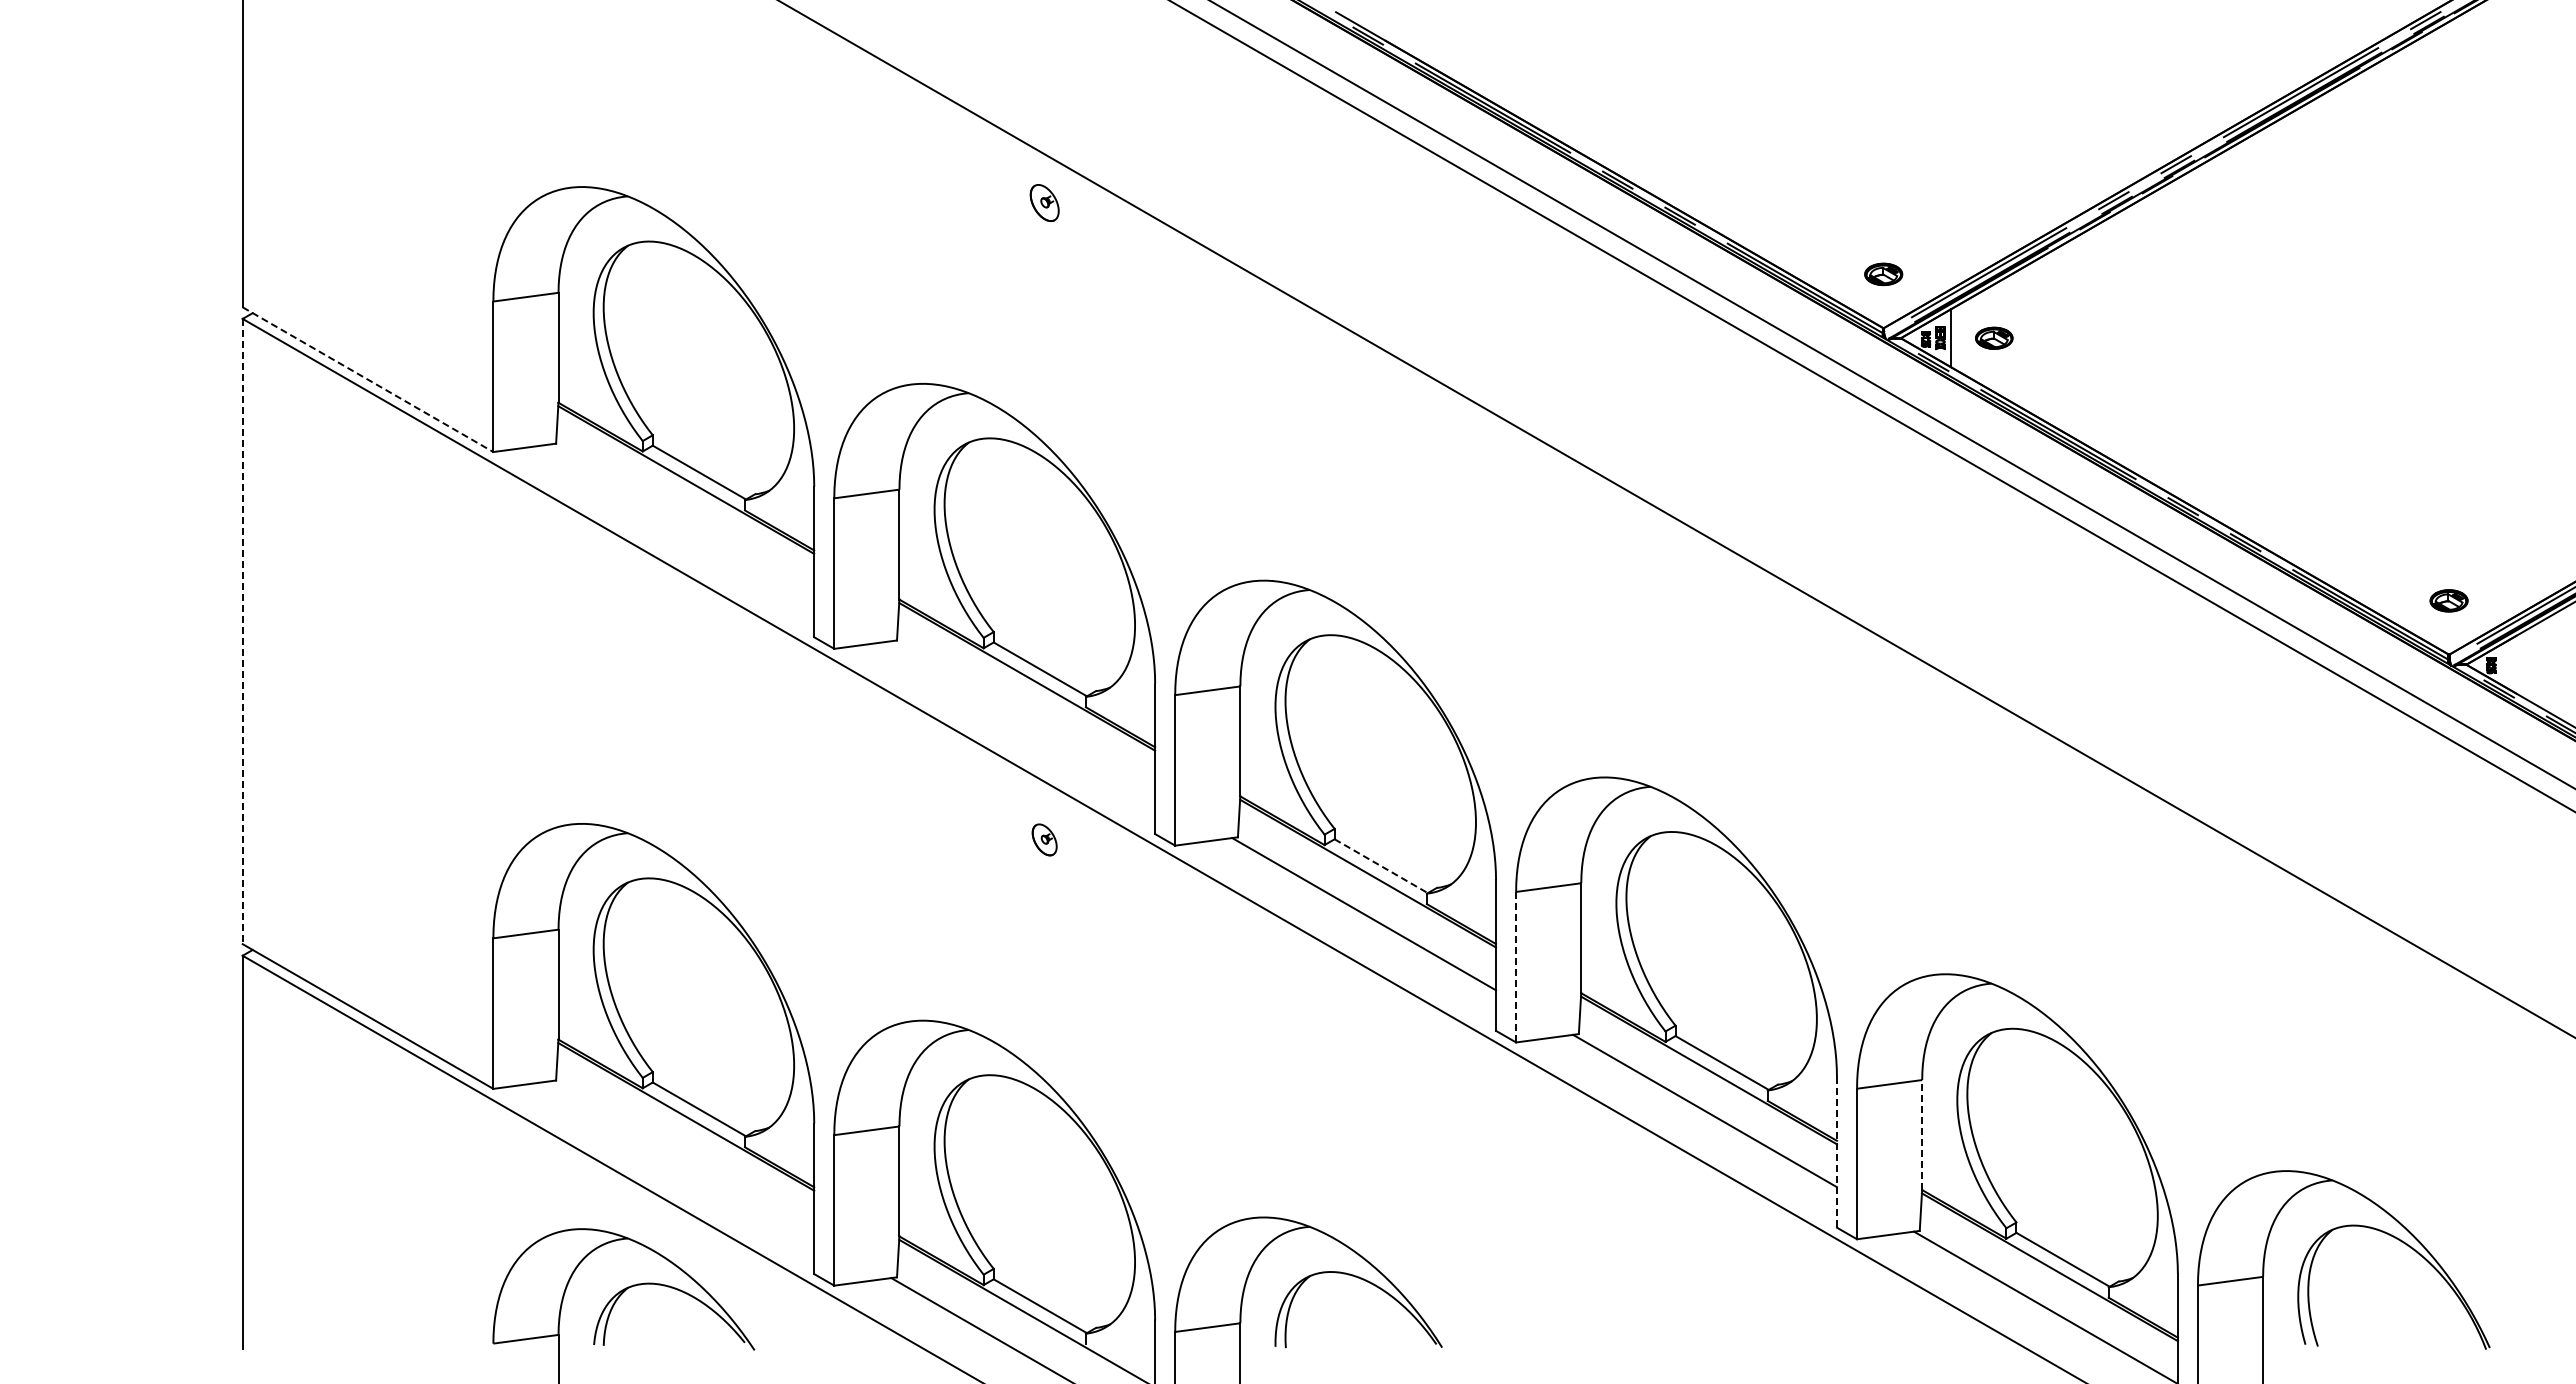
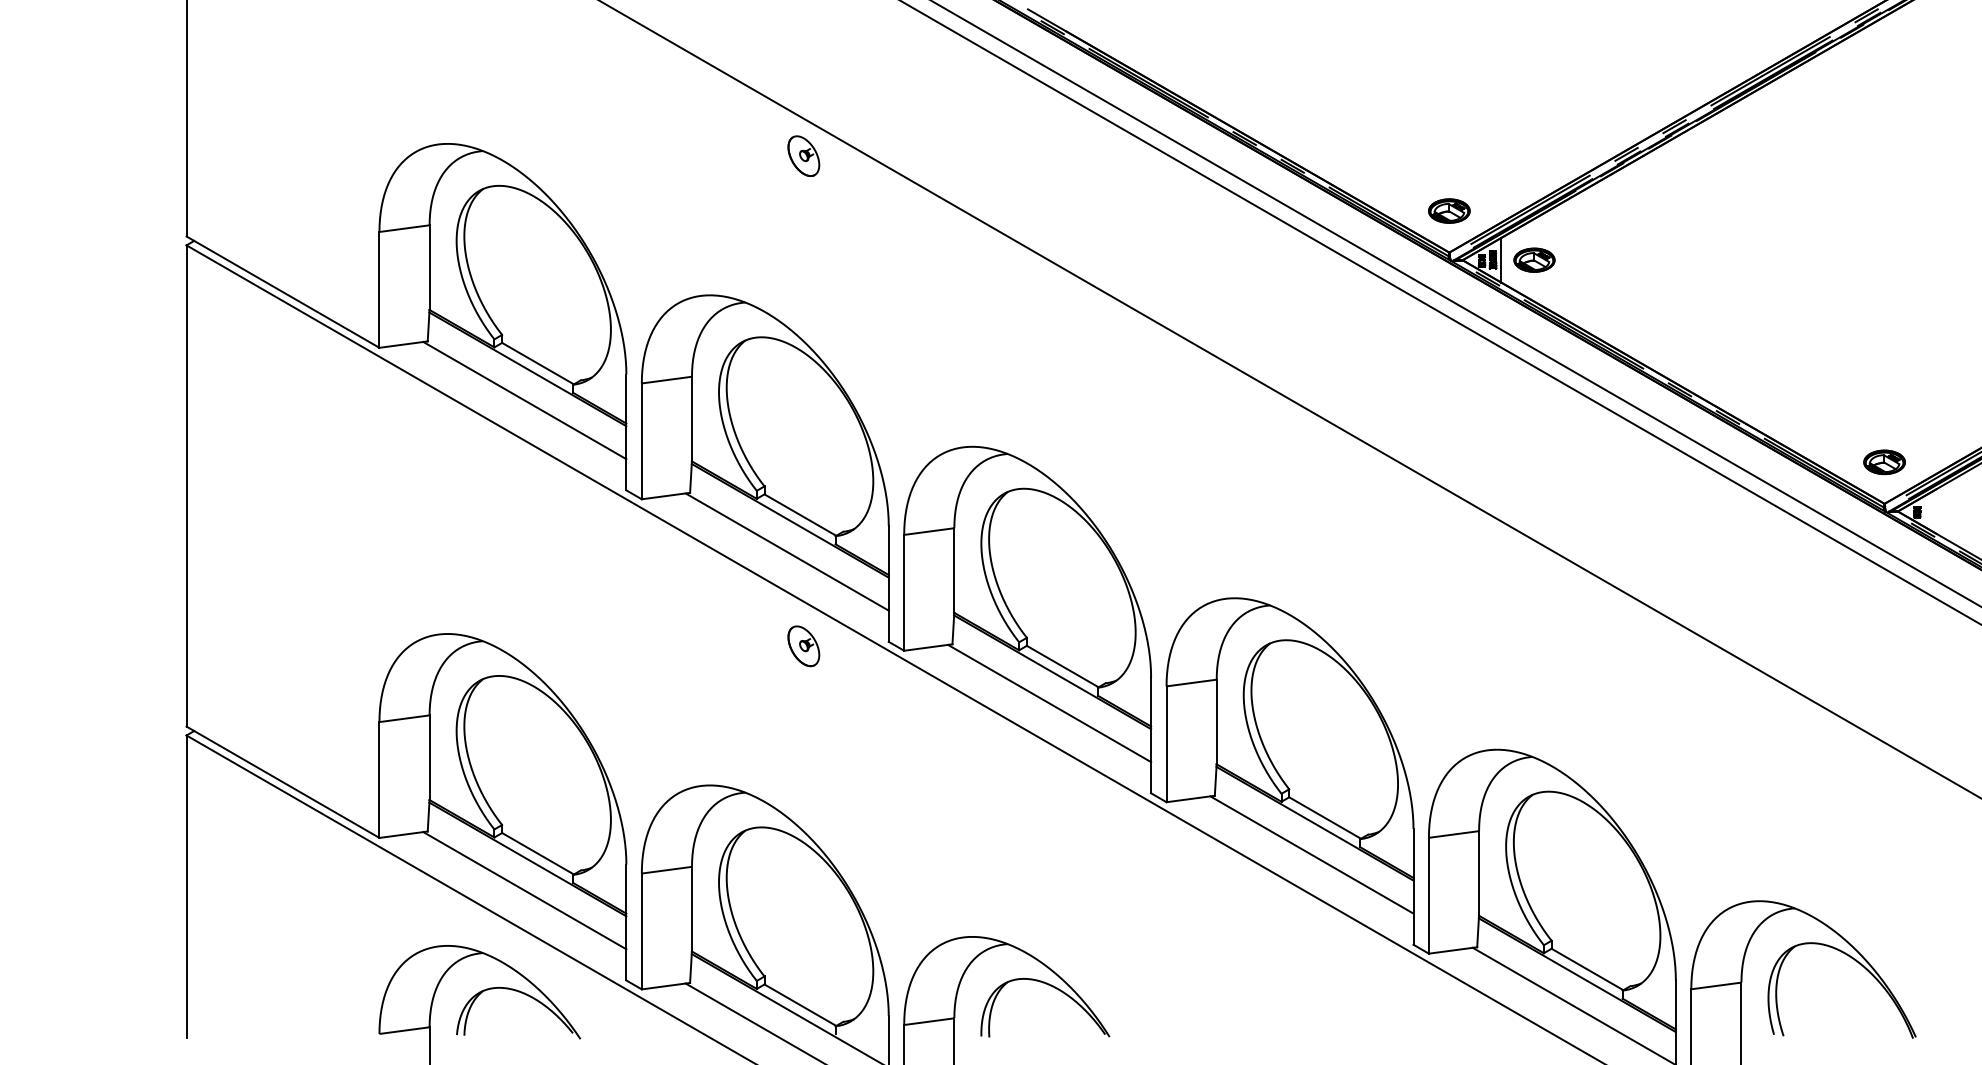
part: (1044, 202) -> (803, 155), size x1.43
part: (1883, 274) -> (1449, 211), size x1.43
part: (1994, 338) -> (1534, 260), size x1.43
line: (368, 379) -> (283, 292), dashed -> solid
line: (682, 520) -> (525, 400), added
part: (2448, 600) -> (1884, 462), size x1.43
line: (242, 631) -> (186, 485), dashed -> solid
line: (1023, 717) -> (787, 552), added
part: (1044, 839) -> (803, 646), size x1.67
line: (1381, 866) -> (1062, 666), dashed -> solid
line: (1516, 966) -> (1166, 743), dashed -> solid
line: (1922, 1135) -> (1479, 873), dashed -> solid
line: (1836, 1152) -> (1413, 886), dashed -> solid
line: (682, 1157) -> (525, 890), added

